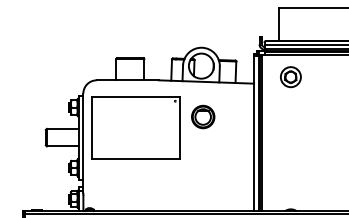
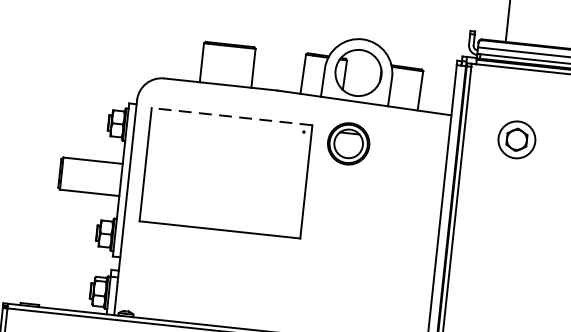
part: (290, 77) -> (516, 140), moved
line: (135, 97) -> (231, 117), solid -> dashed
part: (203, 116) -> (349, 142), moved

